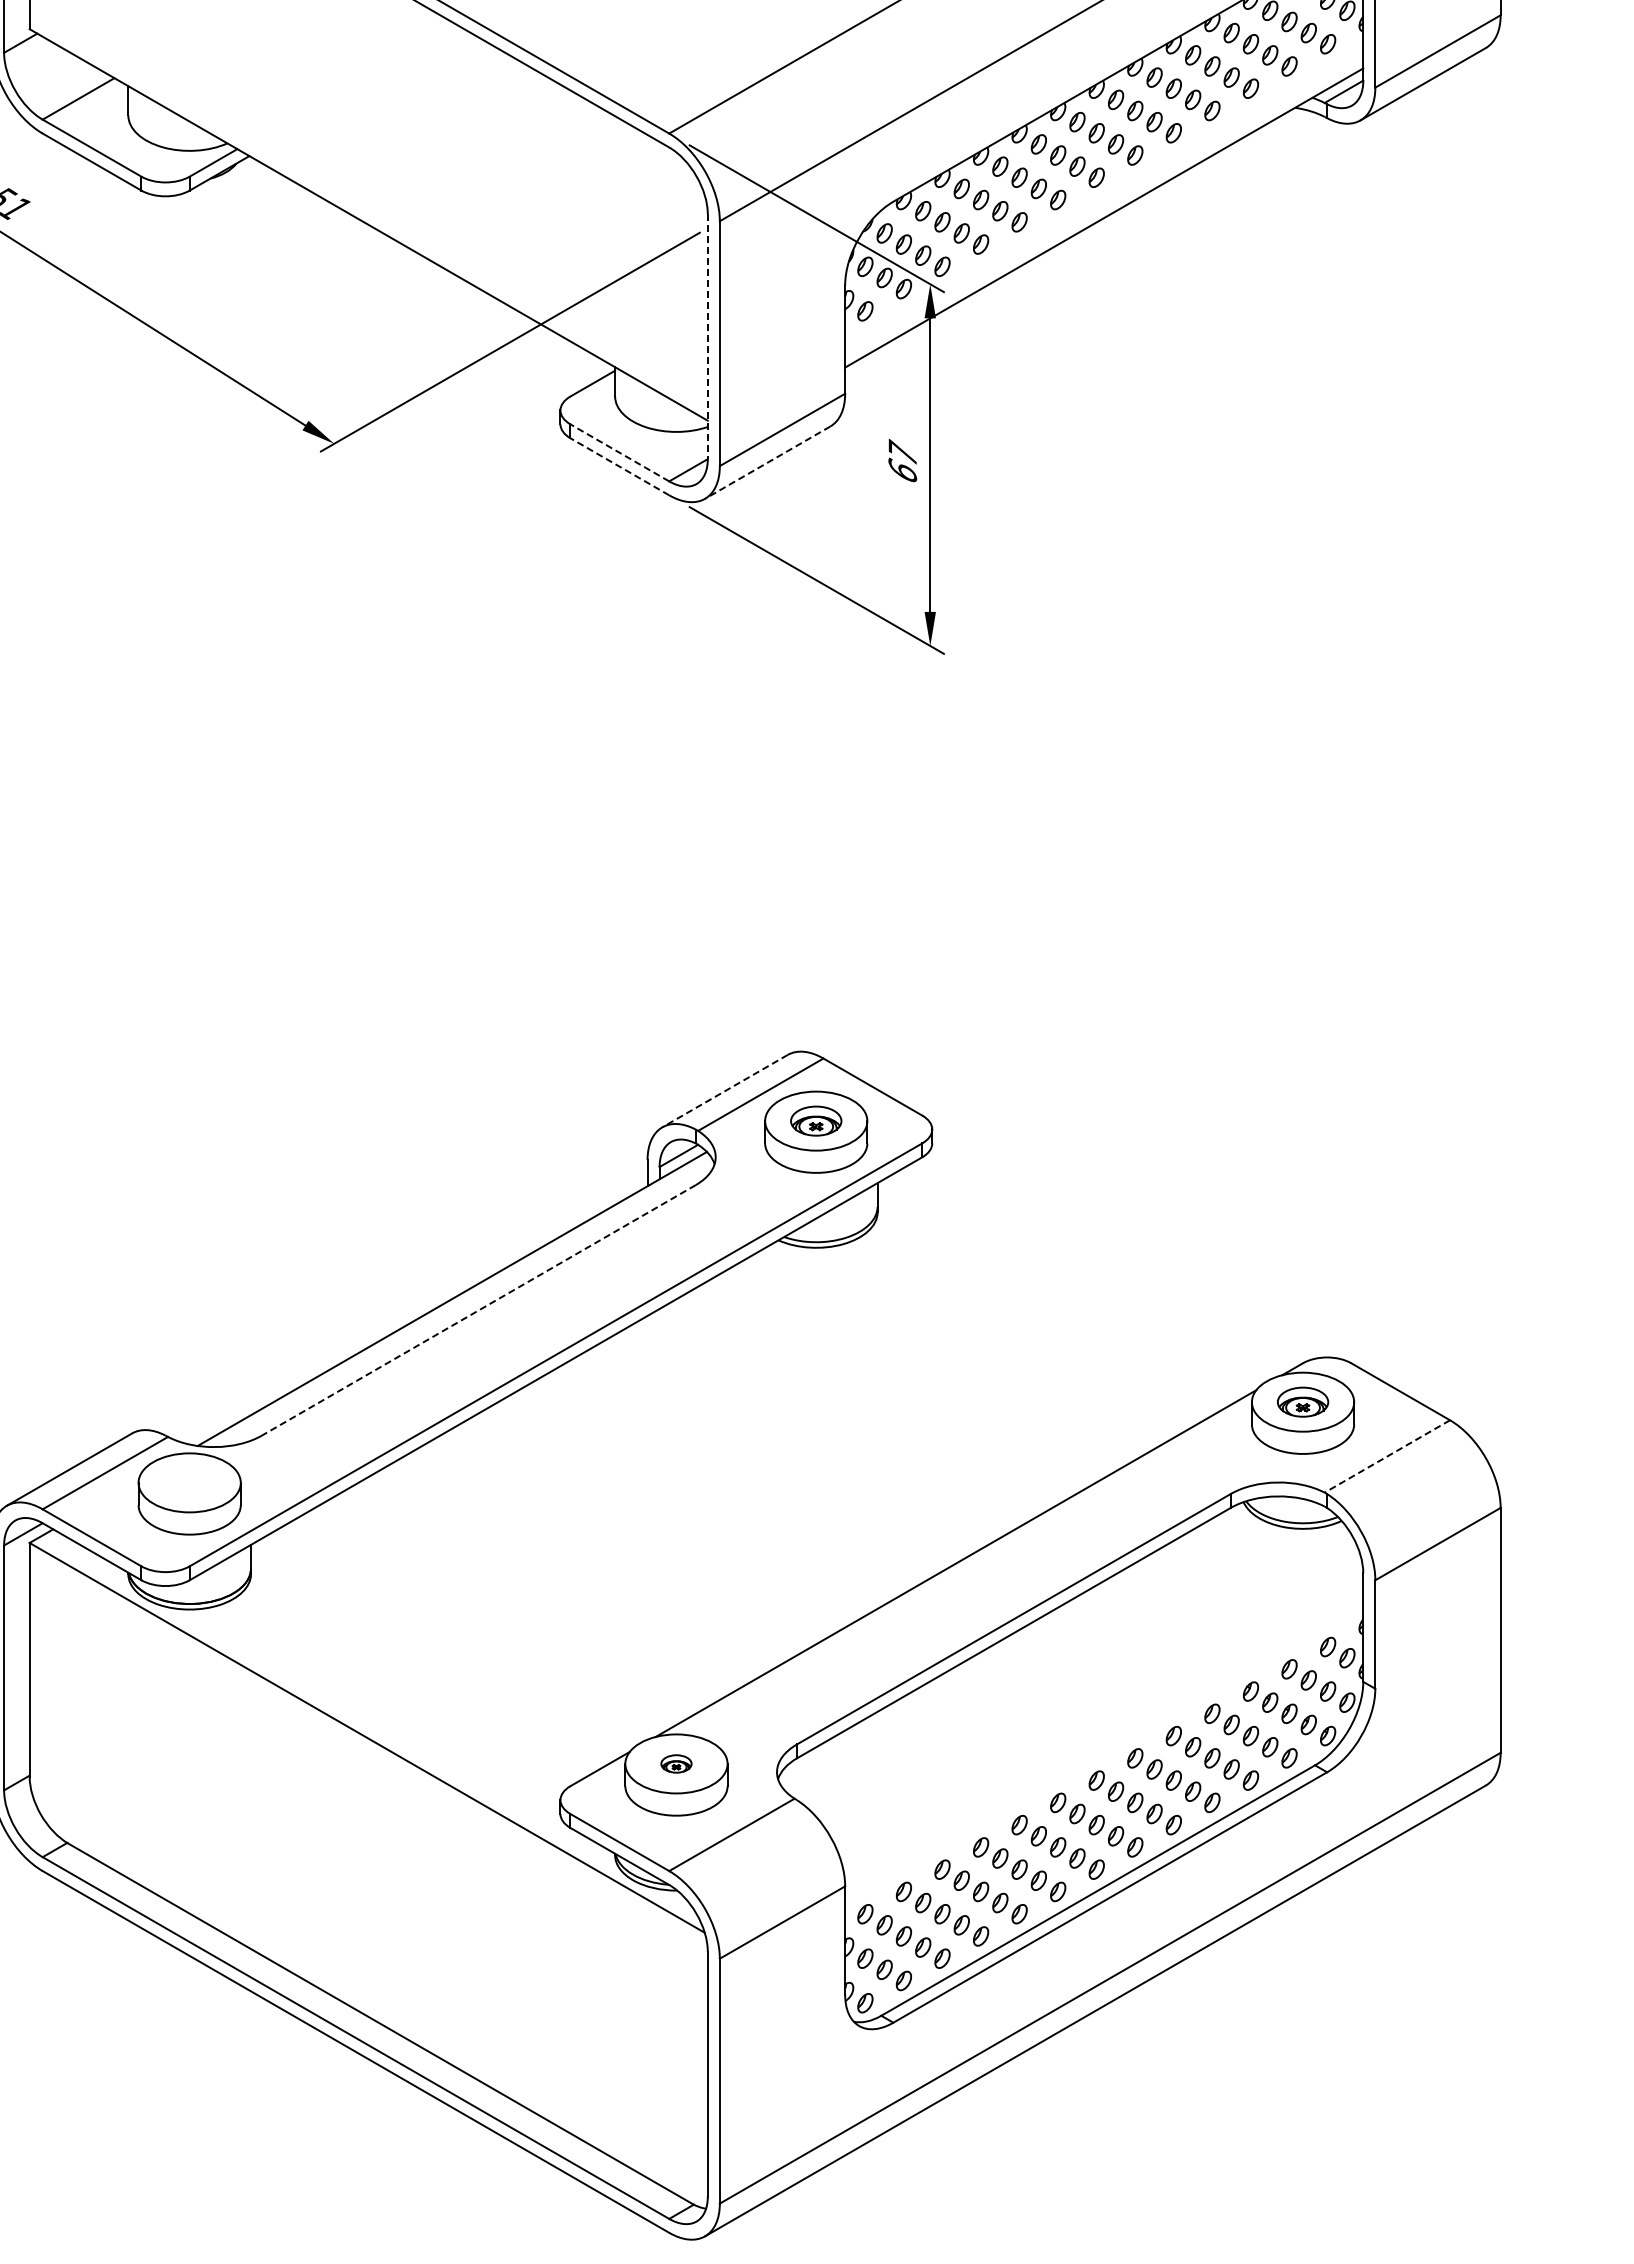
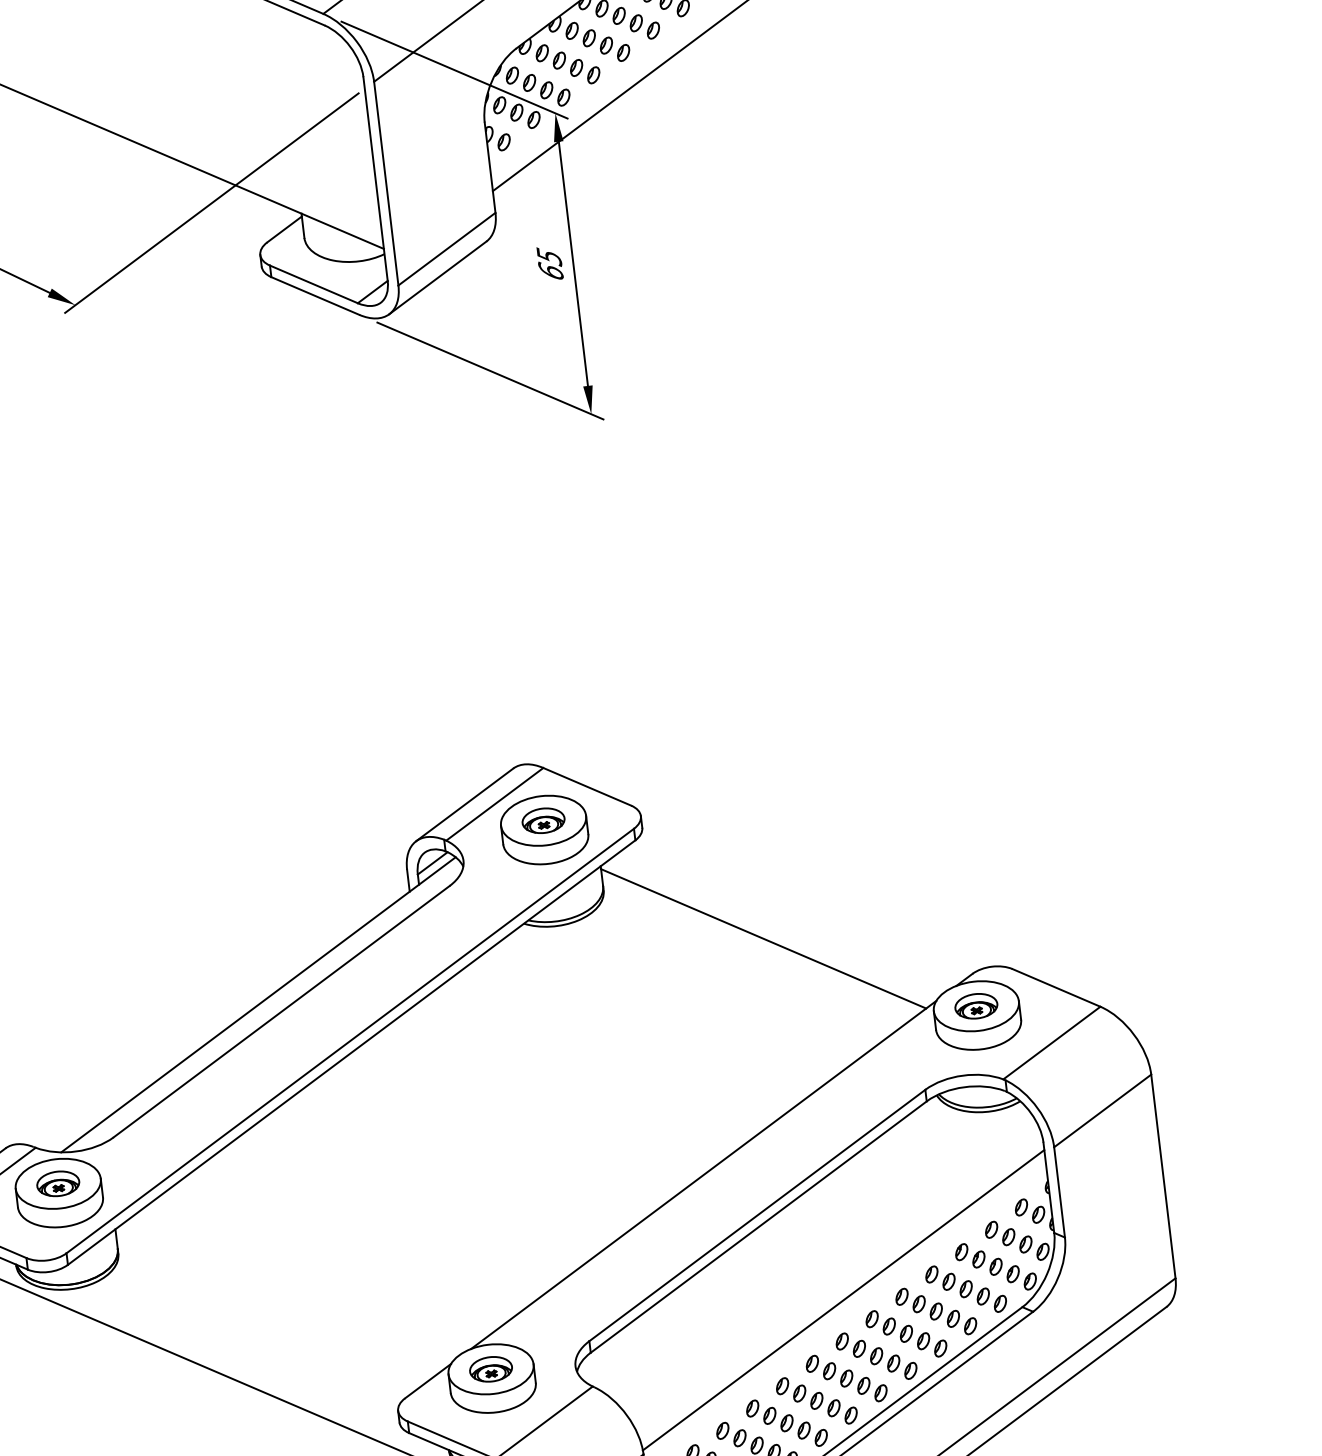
line: (707, 337) -> (375, 179), dashed -> solid
line: (619, 452) -> (313, 284), dashed -> solid
text: (902, 453) -> (549, 256), 67 -> 65
line: (767, 462) -> (437, 277), dashed -> solid
line: (619, 466) -> (314, 295), dashed -> solid
line: (724, 1091) -> (464, 805), dashed -> solid
line: (1060, 1291) -> (763, 938), added
line: (478, 1310) -> (281, 1011), dashed -> solid
line: (1386, 1456) -> (1051, 1043), dashed -> solid
part: (189, 1482) -> (58, 1183), added
line: (1104, 1731) -> (843, 1299), added
part: (676, 1763) -> (491, 1368), size x1.67

